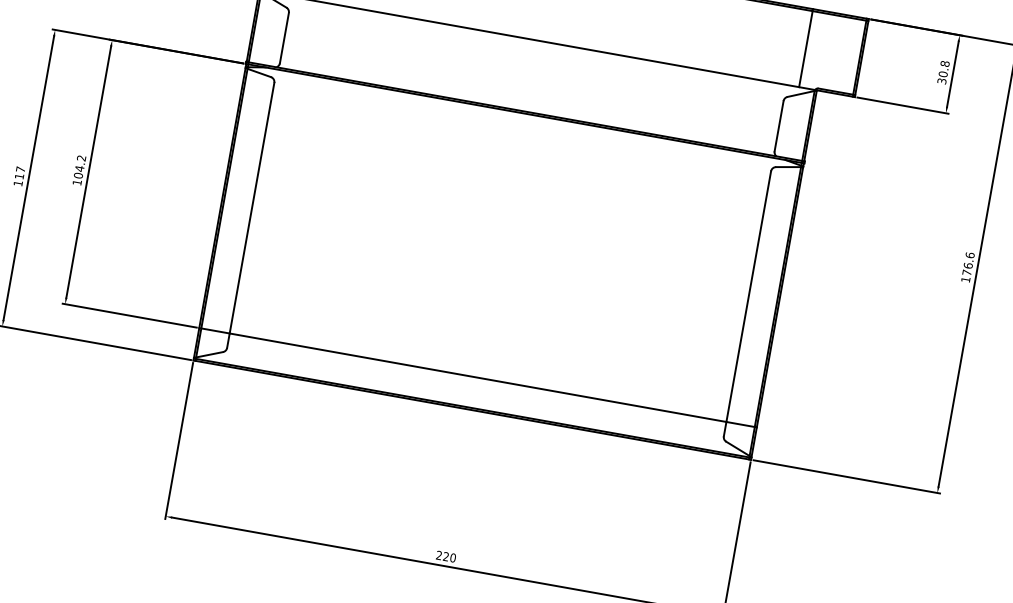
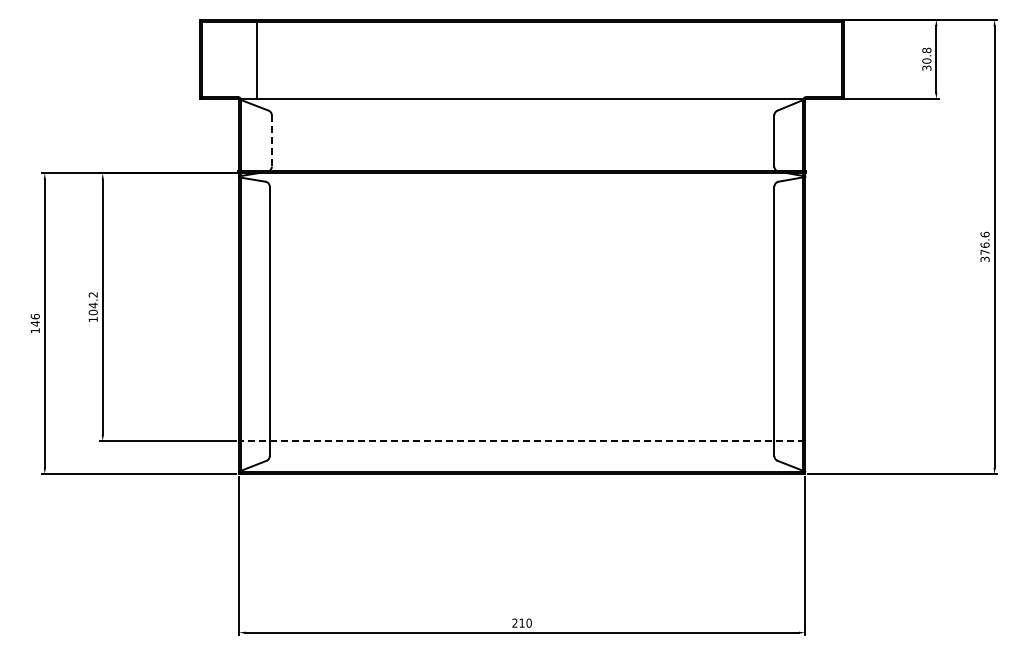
line: (283, 38) -> (271, 141), solid -> dashed
line: (806, 48) -> (787, 59), removed
text: (19, 172) -> (34, 319), 117 -> 146
text: (965, 278) -> (984, 258), 176.6 -> 376.6
line: (477, 377) -> (521, 441), solid -> dashed
text: (445, 555) -> (521, 622), 220 -> 210

